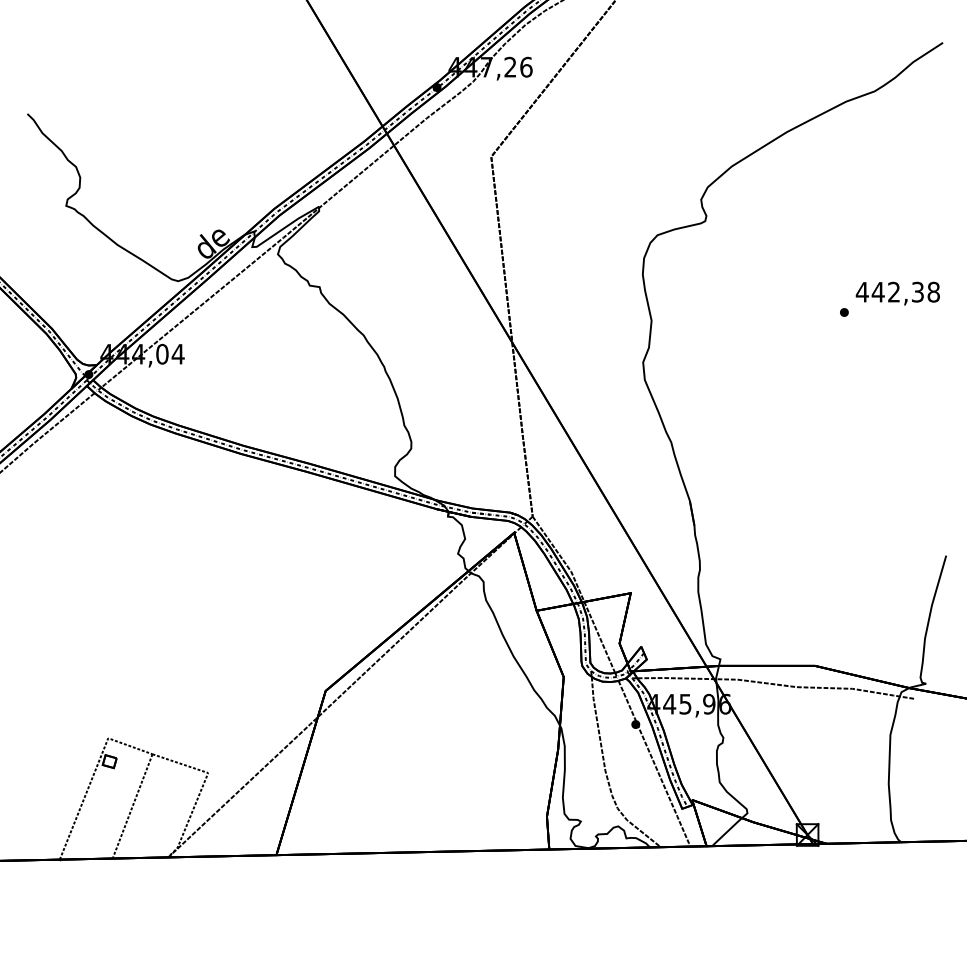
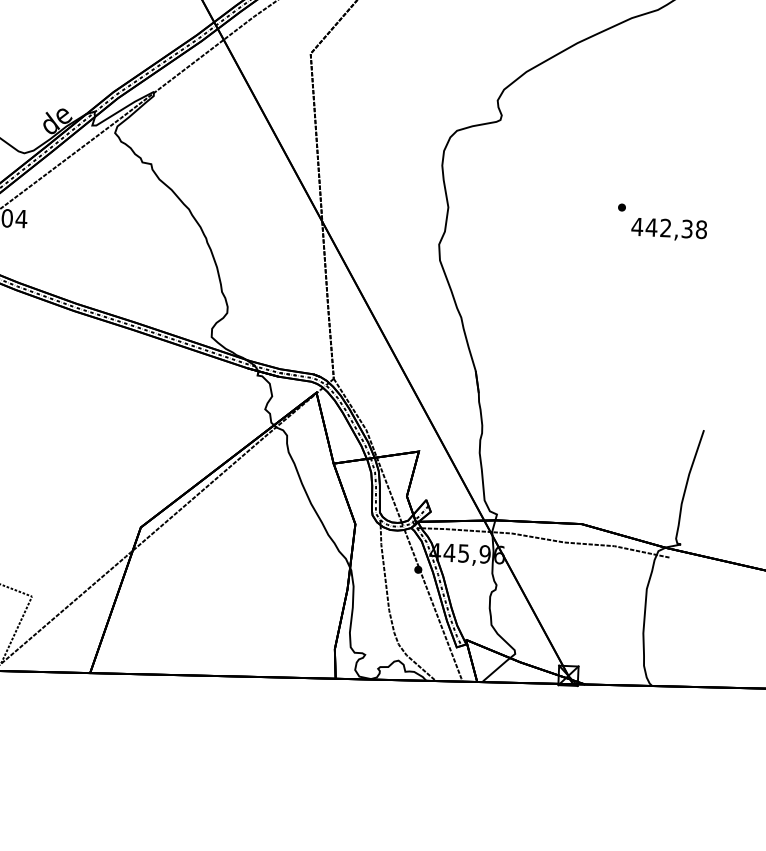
text: (897, 293) -> (668, 229), moved

